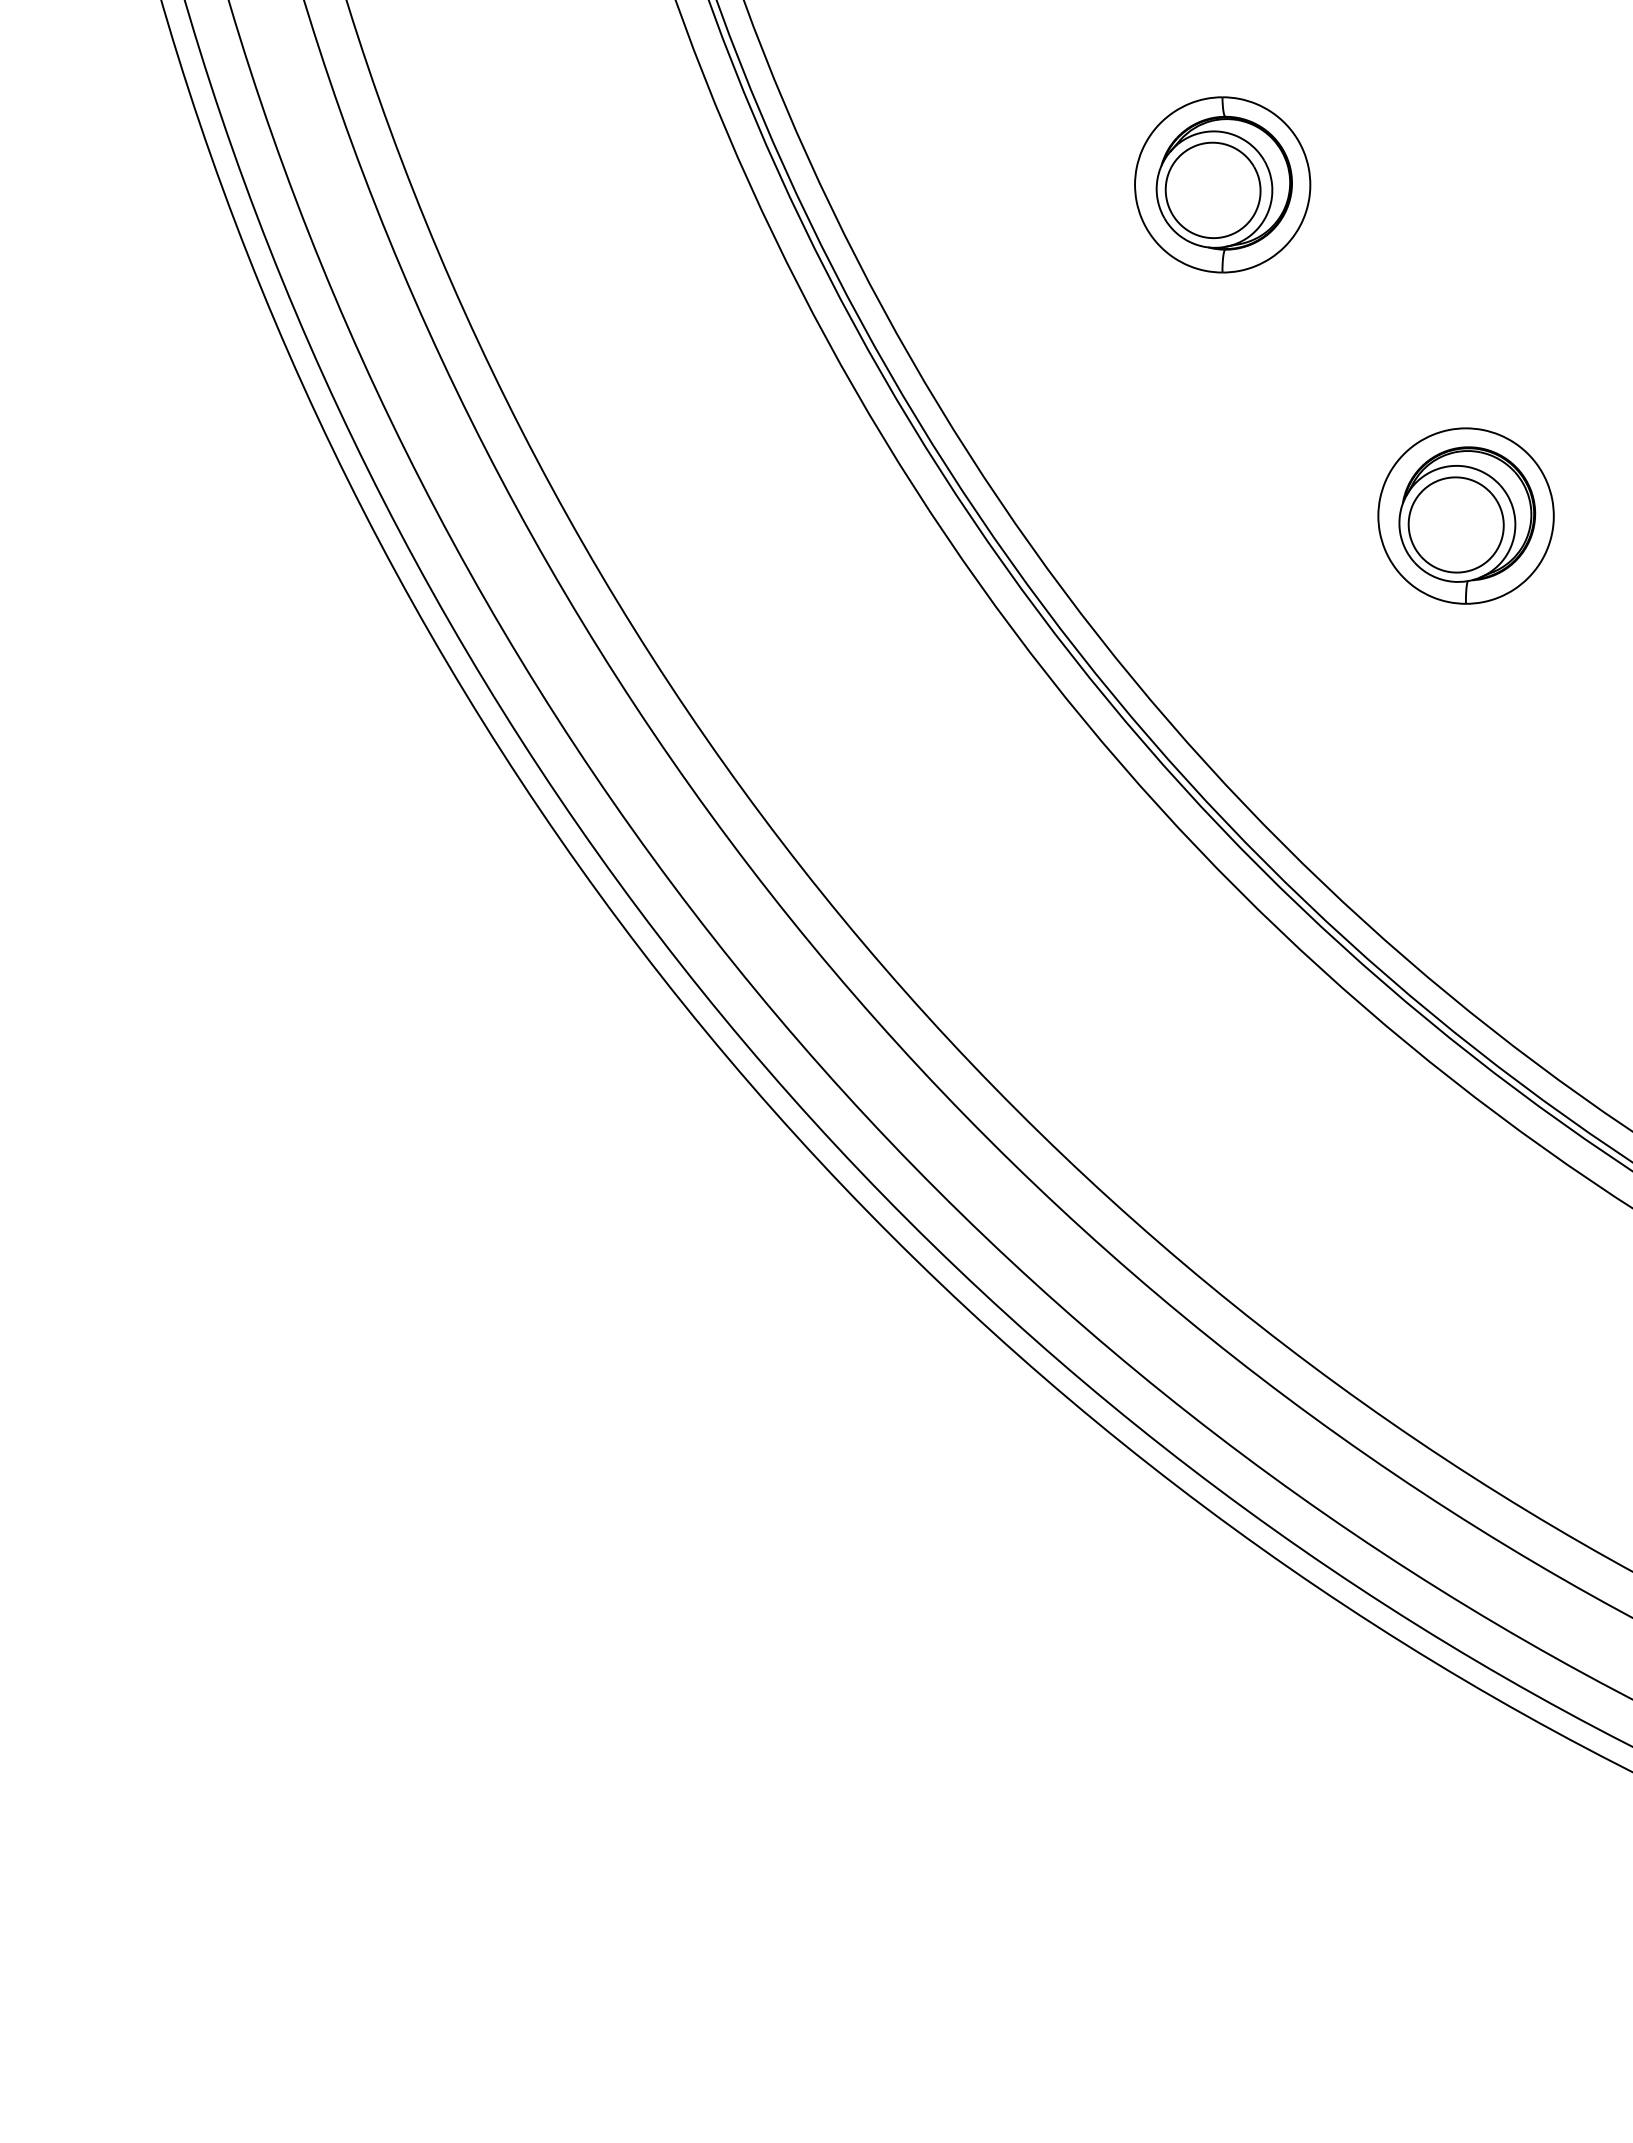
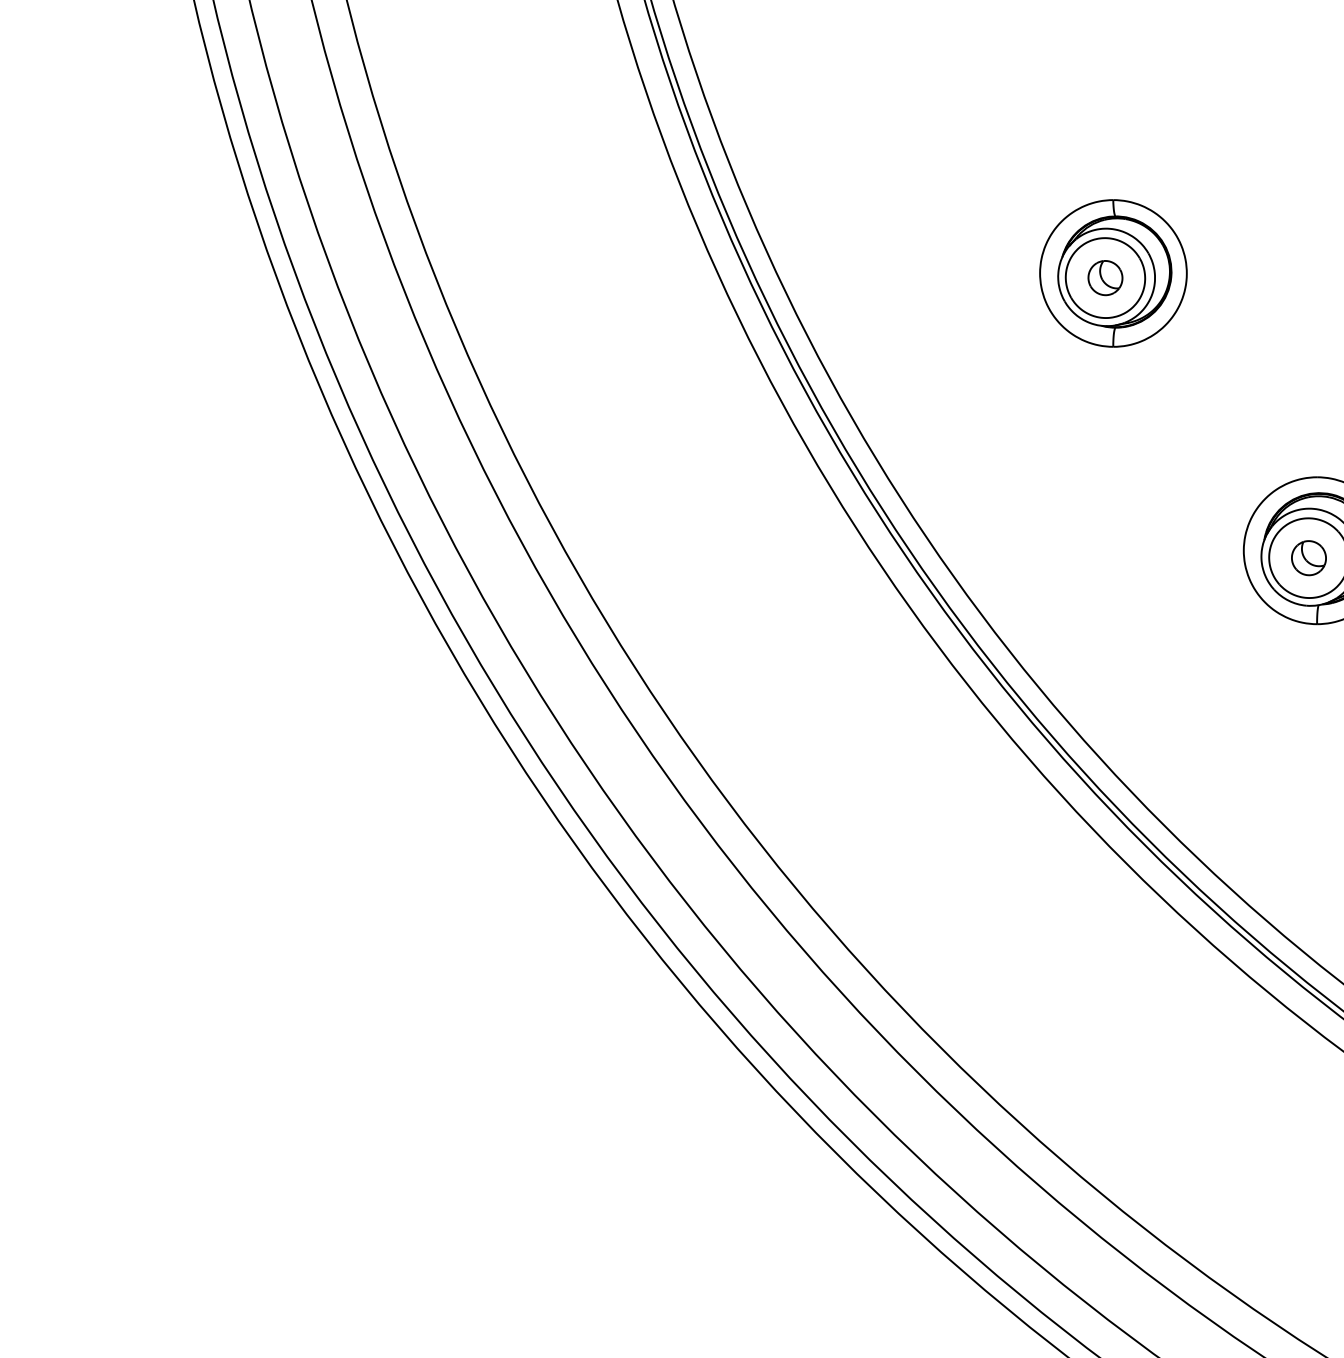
part: (1213, 190) -> (1105, 278), added
part: (1456, 524) -> (1309, 557), added

